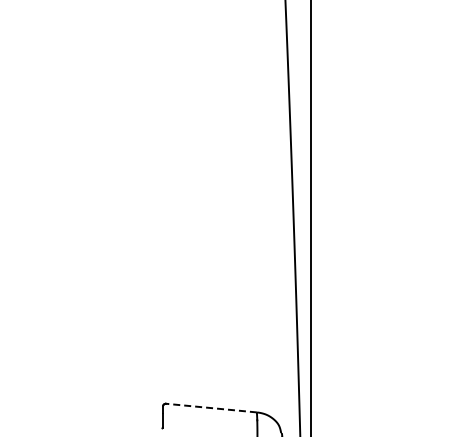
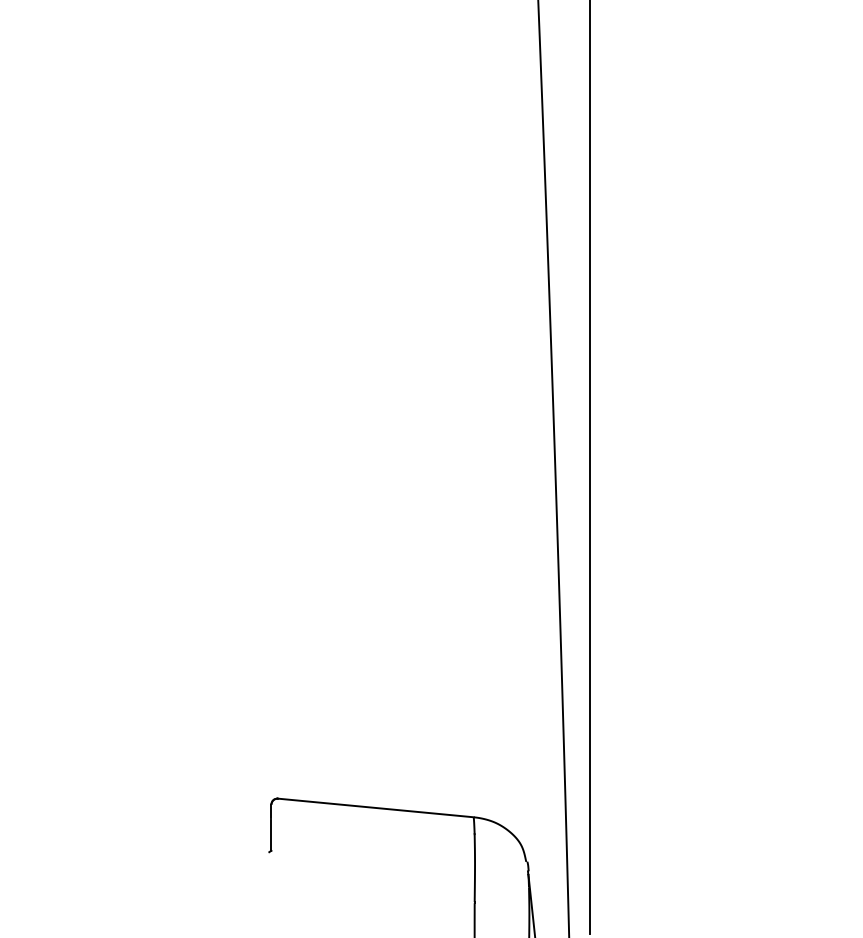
line: (211, 408) -> (375, 808), dashed -> solid

